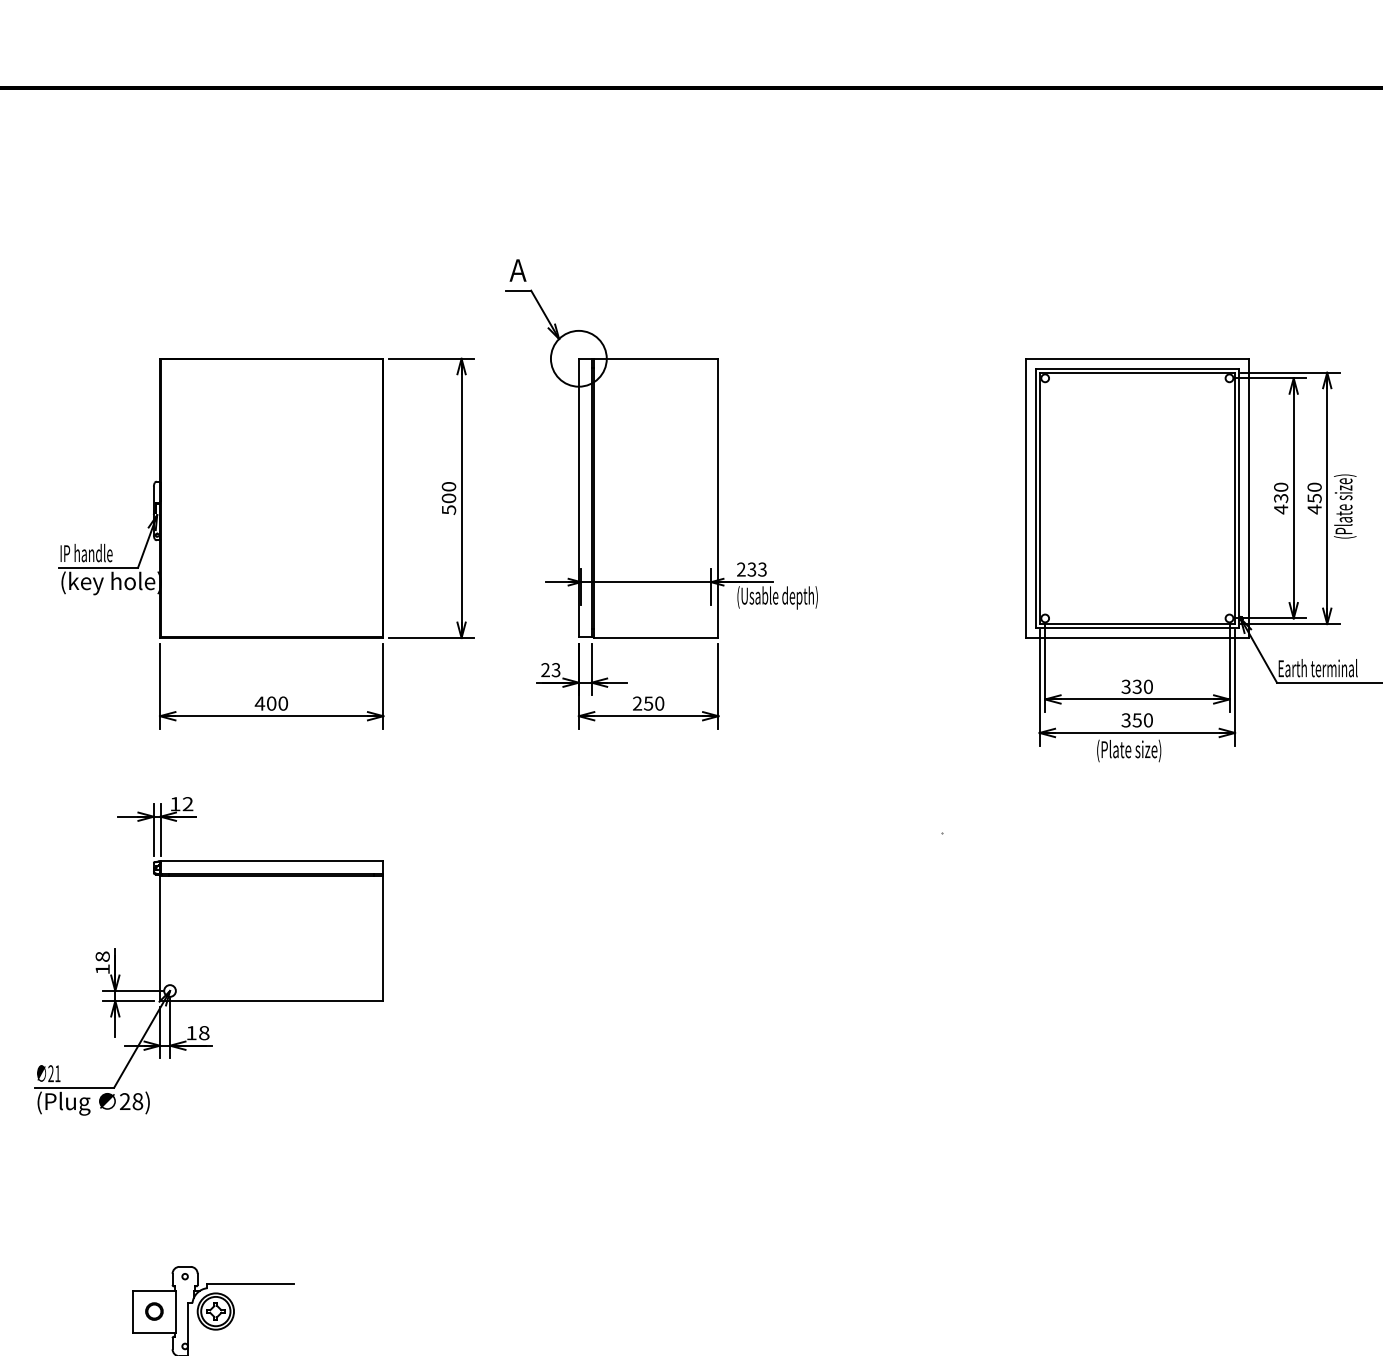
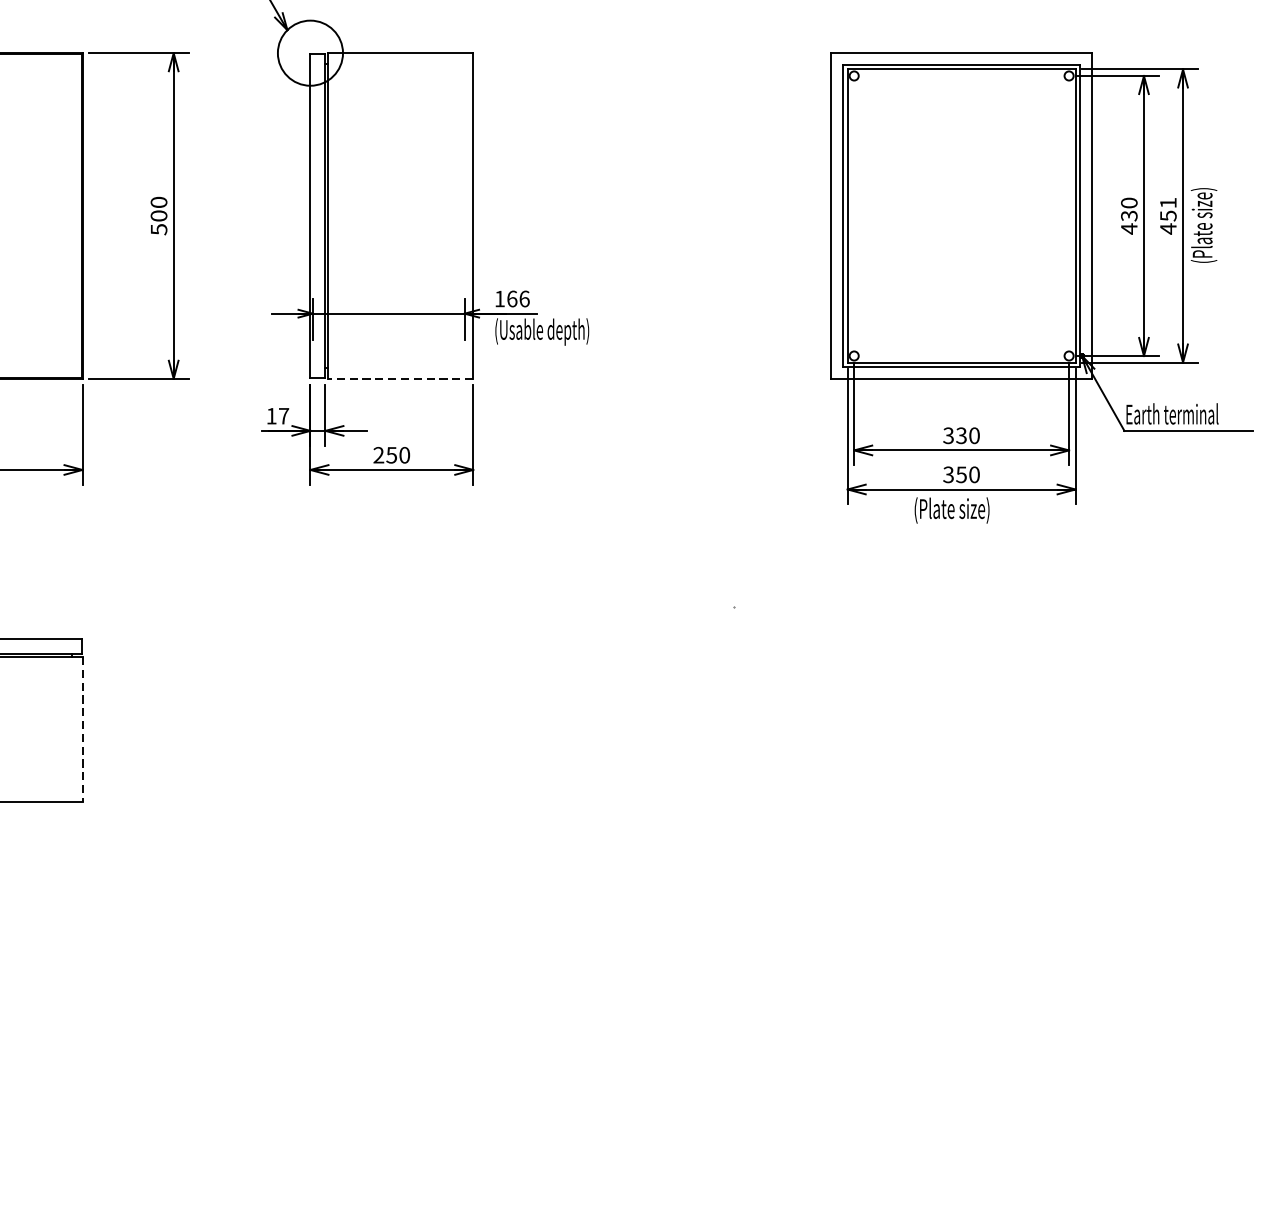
text: (1314, 486) -> (1168, 202), 450 -> 451
text: (751, 569) -> (511, 298), 233 -> 166
line: (655, 638) -> (399, 379), solid -> dashed
text: (550, 670) -> (277, 416), 23 -> 17
line: (383, 939) -> (82, 730), solid -> dashed

